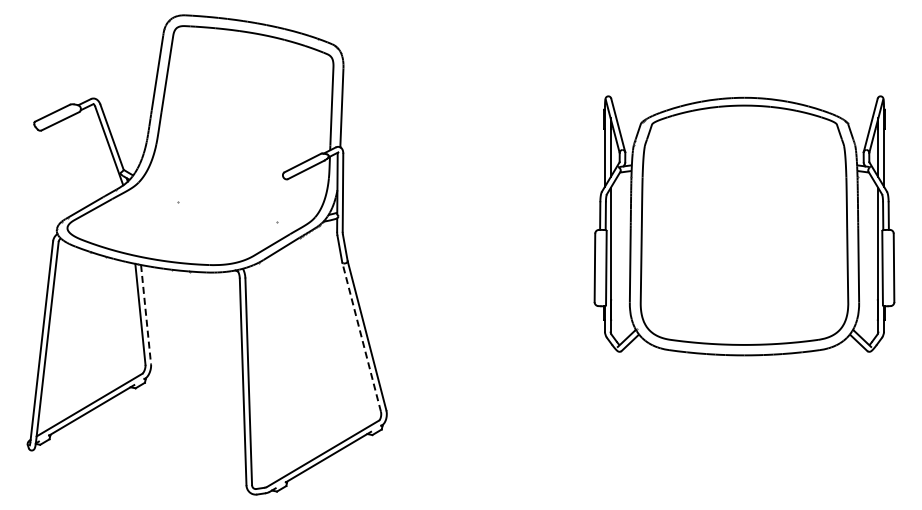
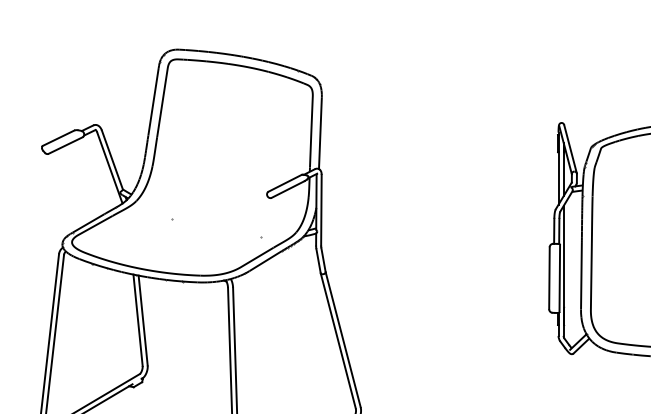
line: (146, 314) -> (143, 320), dashed -> solid
line: (361, 336) -> (338, 340), dashed -> solid

